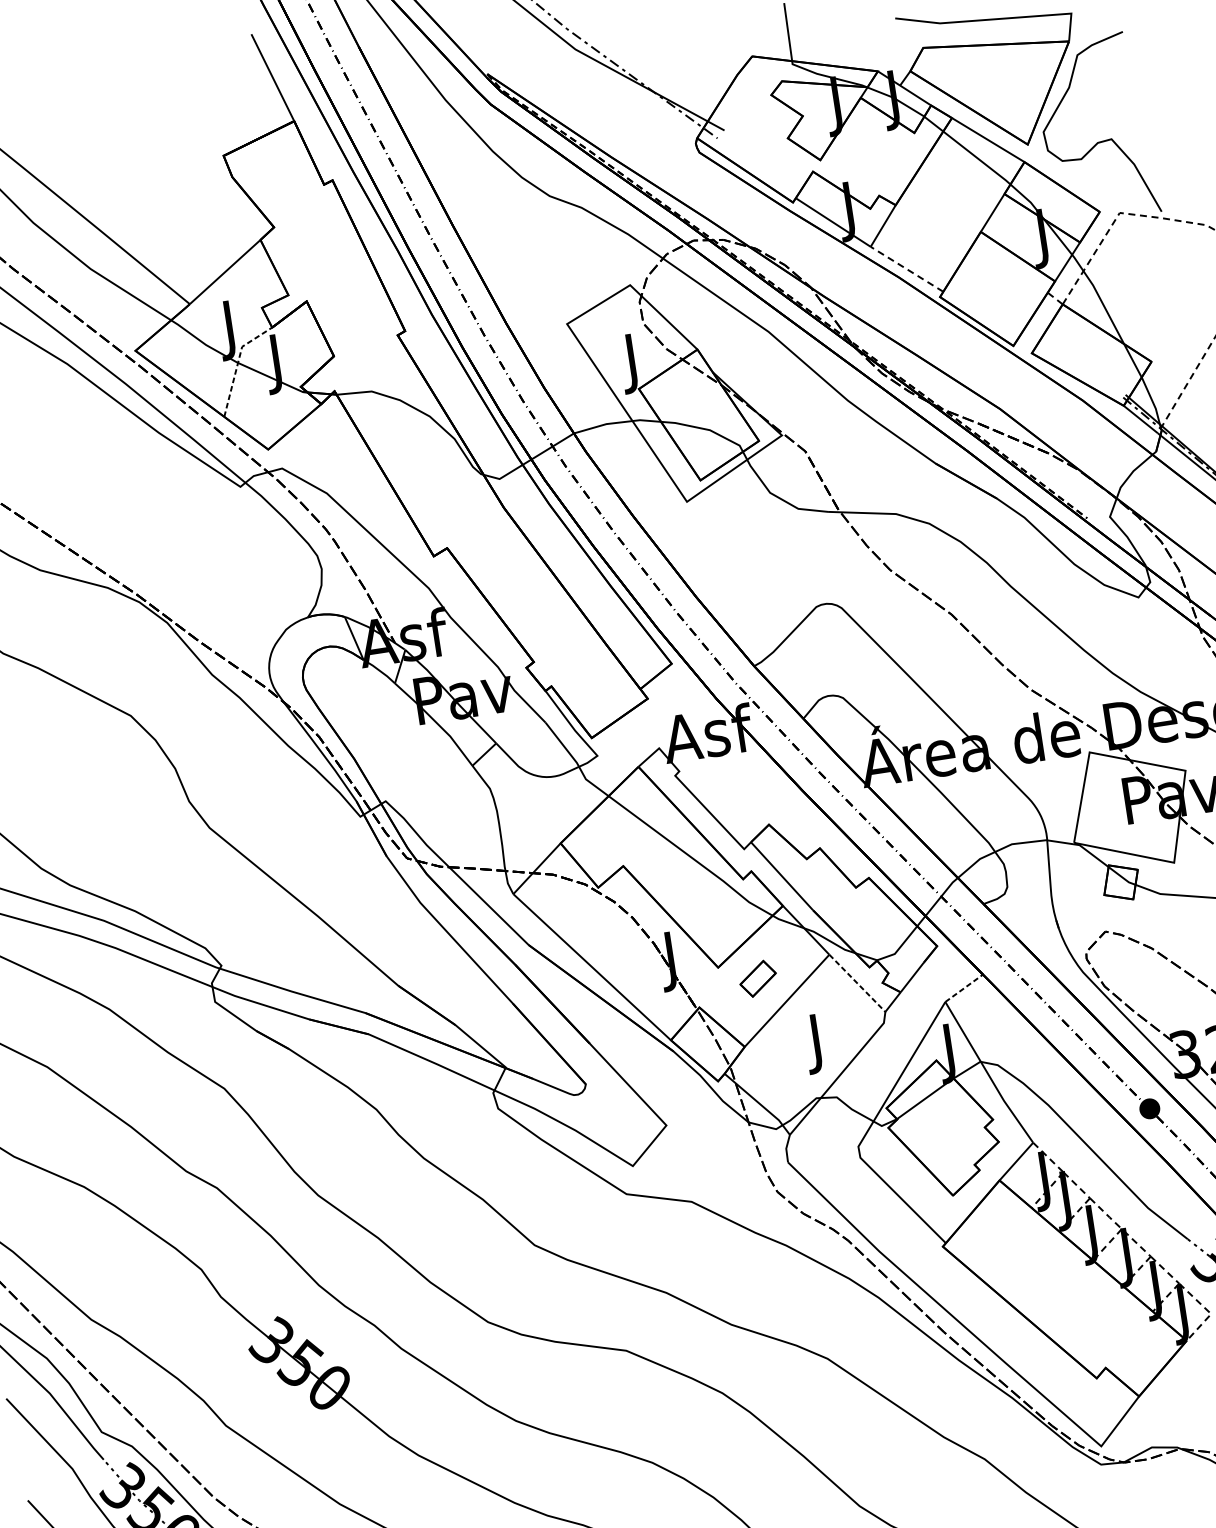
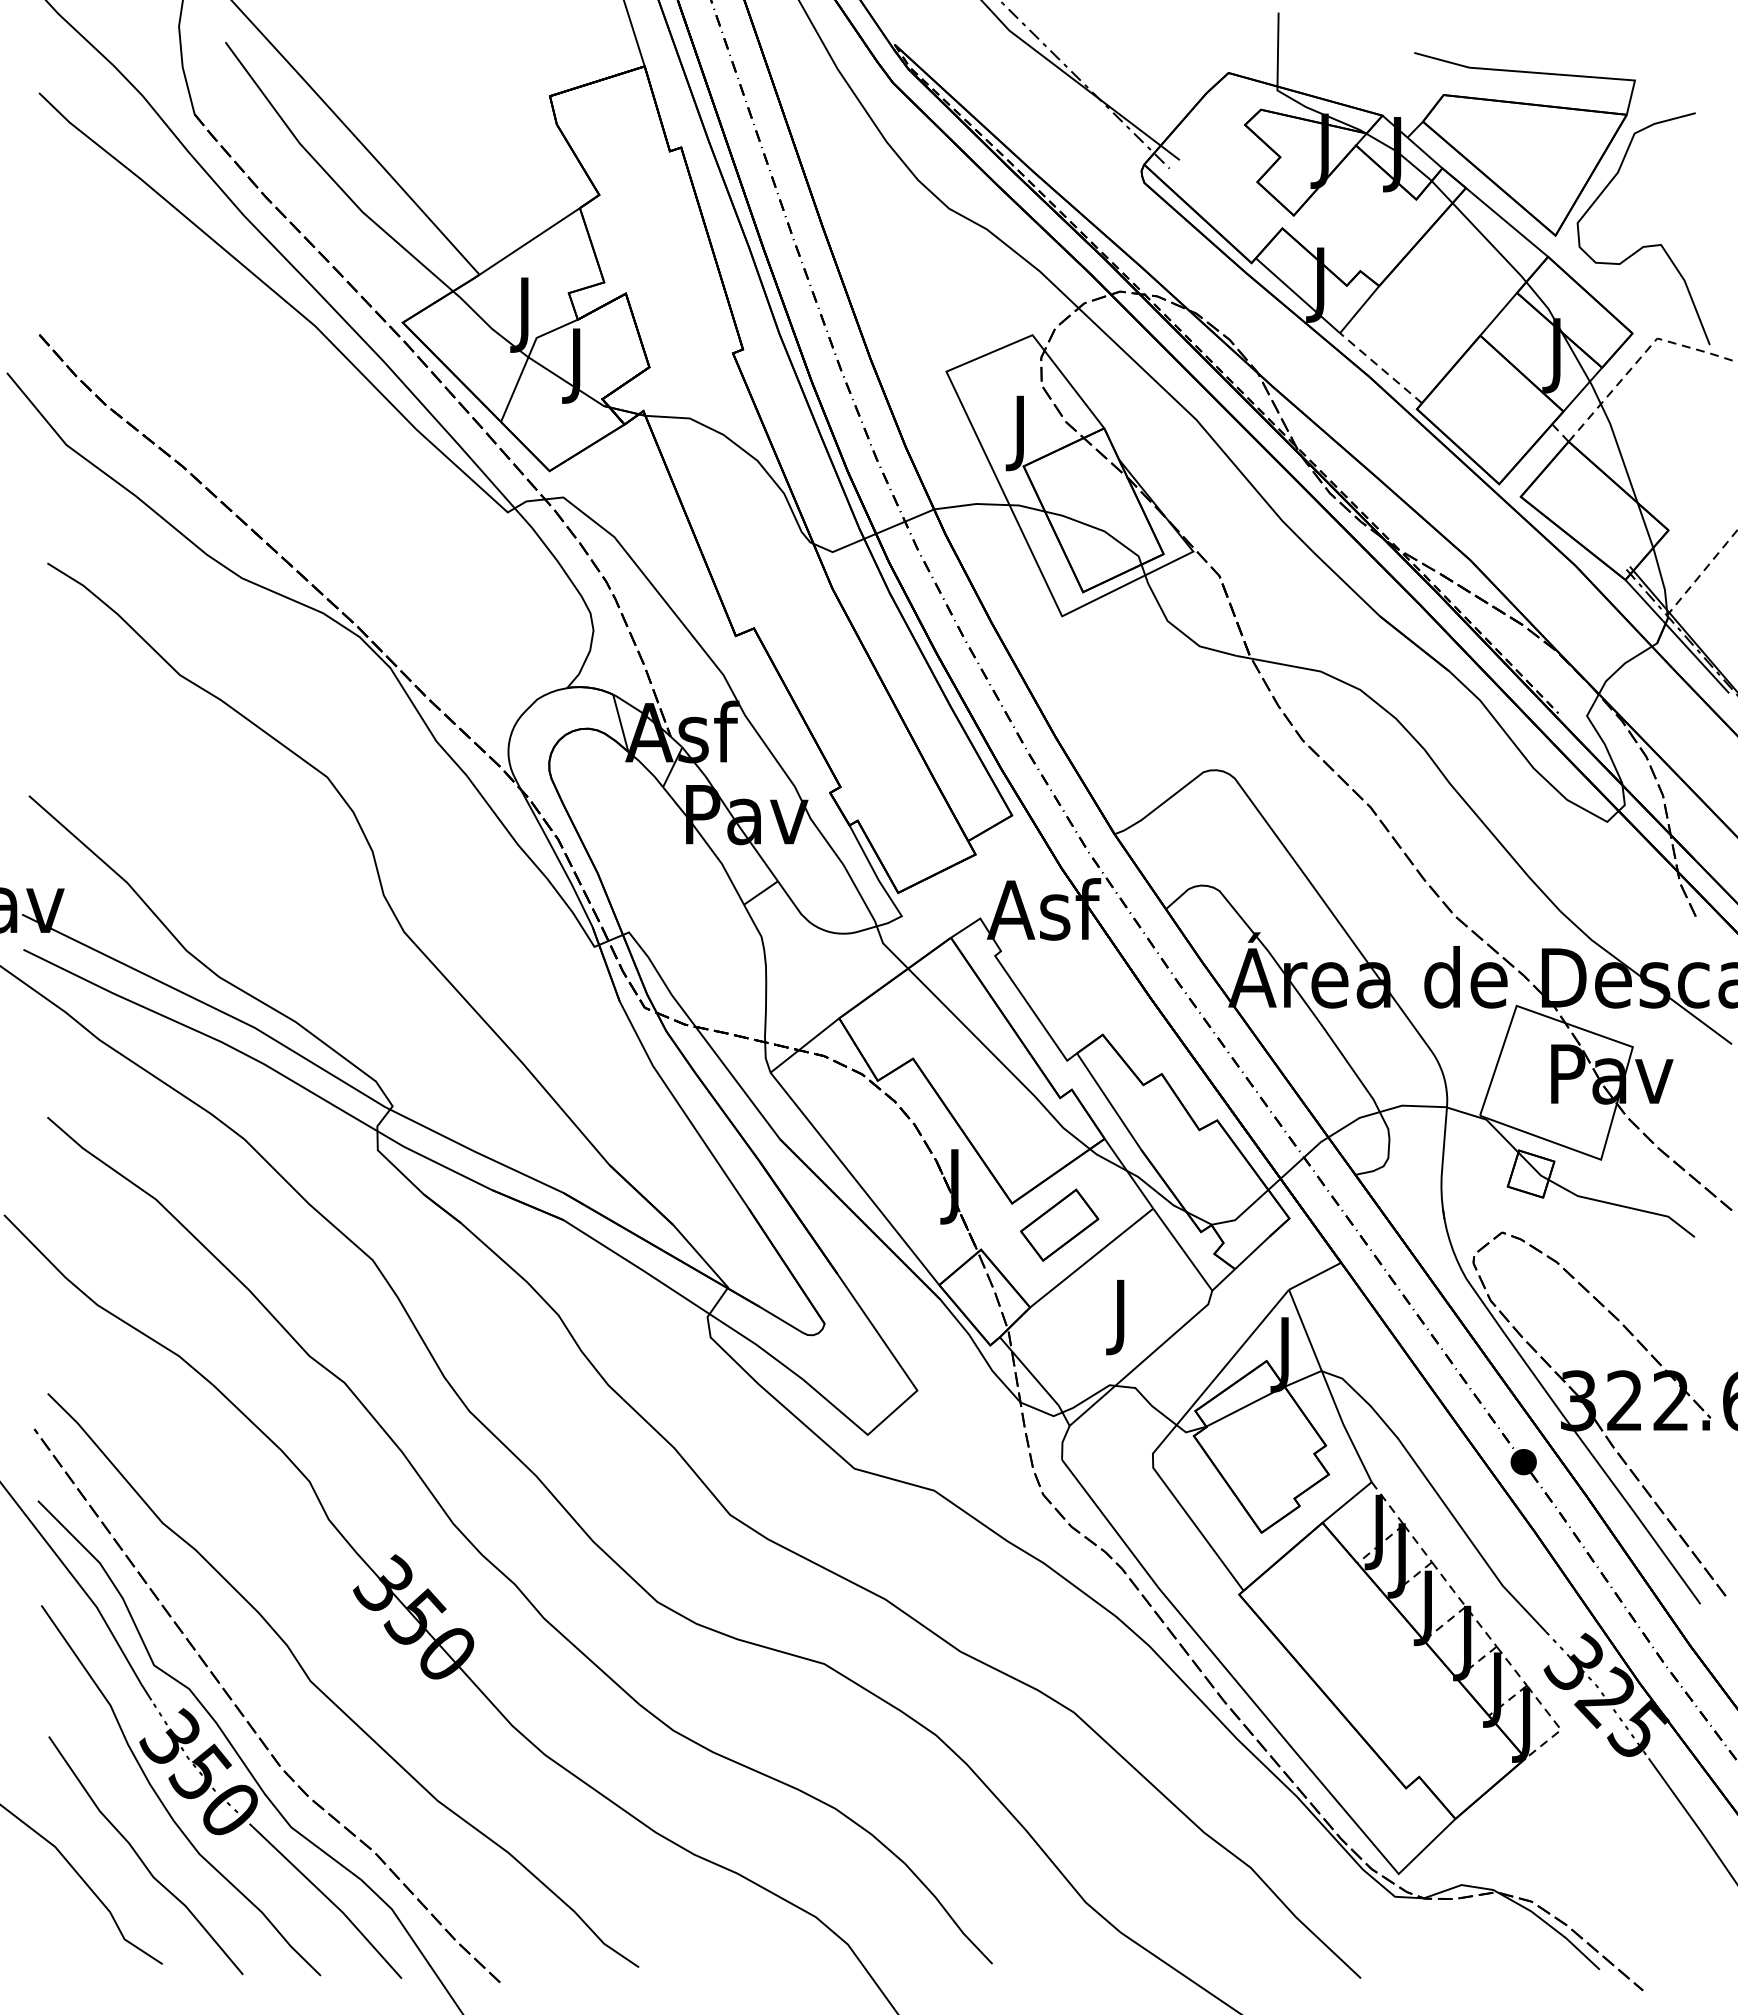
line: (238, 363) -> (528, 358), dashed -> solid
part: (757, 978) -> (1059, 1224), size x1.67
line: (857, 983) -> (1182, 1249), dashed -> solid
line: (964, 988) -> (1315, 1276), dashed -> solid

